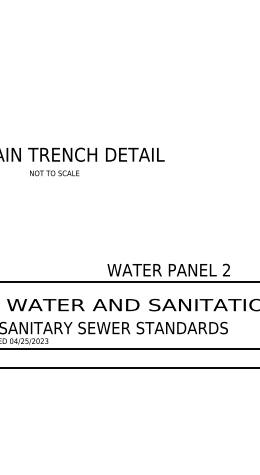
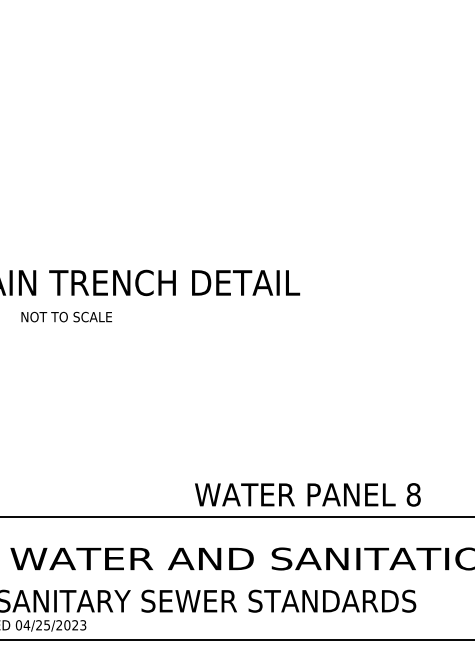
text: (54, 173) -> (66, 317), moved
text: (226, 269) -> (413, 493), 2 -> 8

